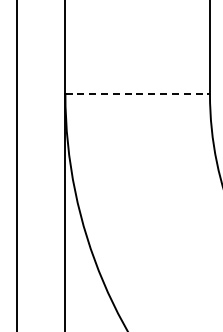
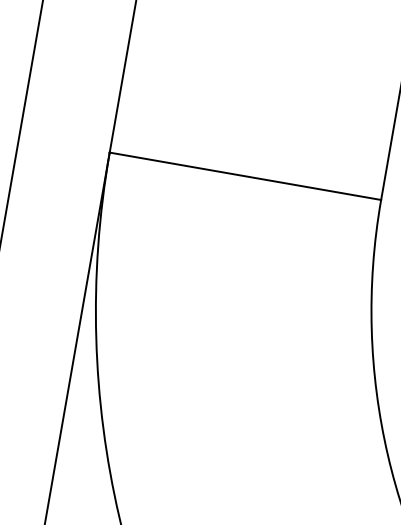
line: (138, 94) -> (246, 177), dashed -> solid

